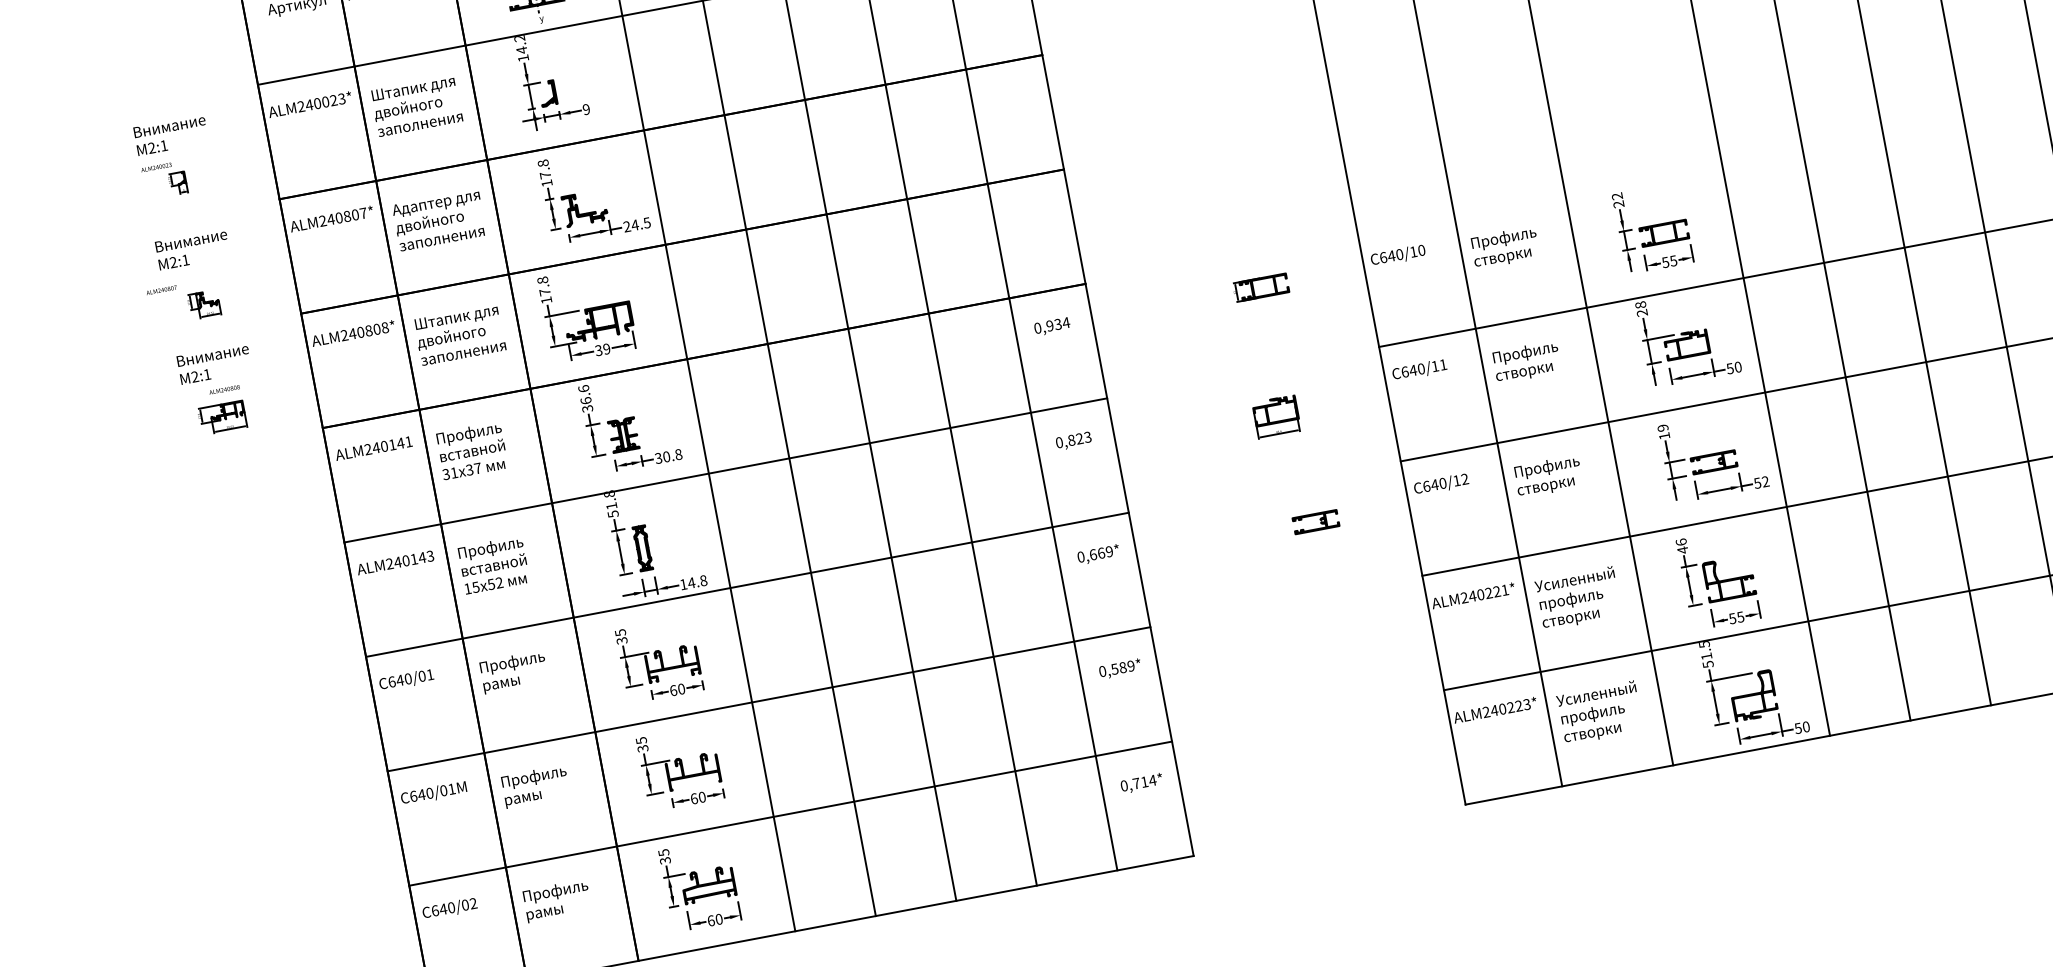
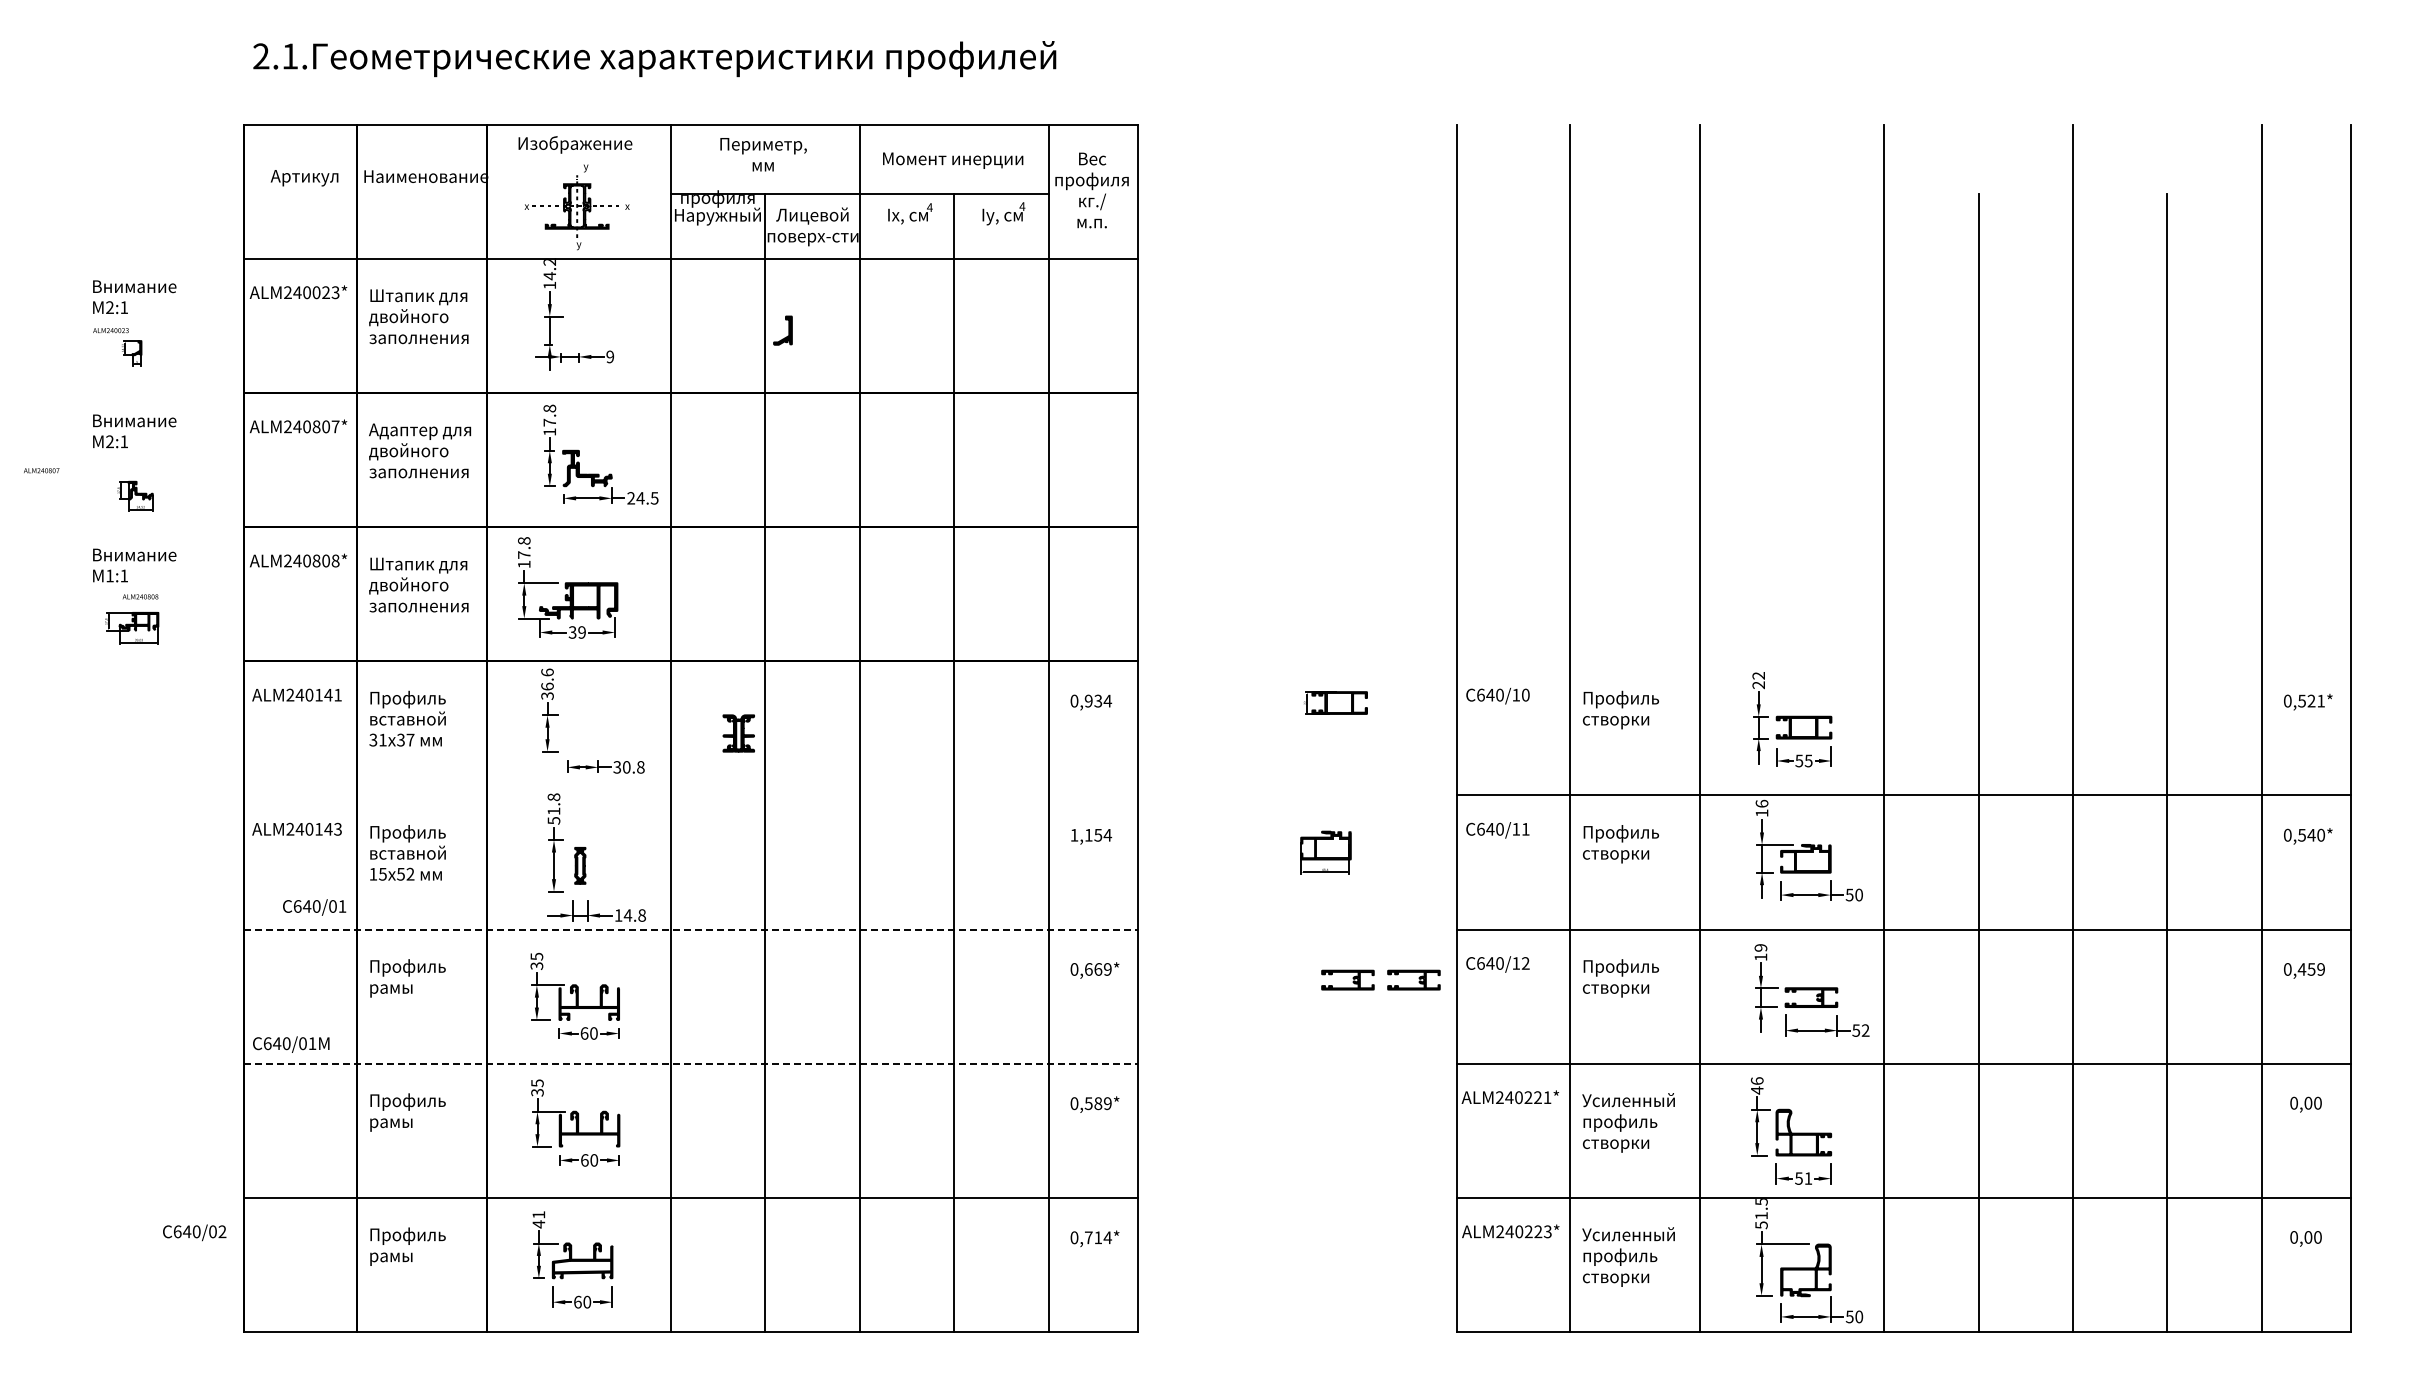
part: (547, 93) -> (782, 330), moved
text: (161, 290) -> (41, 470), moved
text: (1641, 309) -> (1761, 808), 28 -> 16
text: (194, 376) -> (109, 575), 2:1 -> 1:1
part: (623, 435) -> (738, 733), moved
text: (1073, 439) -> (1091, 834), 0,823 -> 1,154
line: (725, 470) -> (690, 795), removed
part: (1371, 511) -> (1413, 979), added
part: (643, 548) -> (580, 865), size x0.7
line: (748, 584) -> (691, 929), solid -> dashed
text: (1740, 617) -> (1808, 1178), 55 -> 51
text: (406, 680) -> (314, 907), moved
line: (769, 698) -> (691, 1063), solid -> dashed
text: (434, 793) -> (291, 1044), moved
text: (664, 856) -> (538, 1219), 35 -> 41
text: (449, 908) -> (194, 1232), moved

